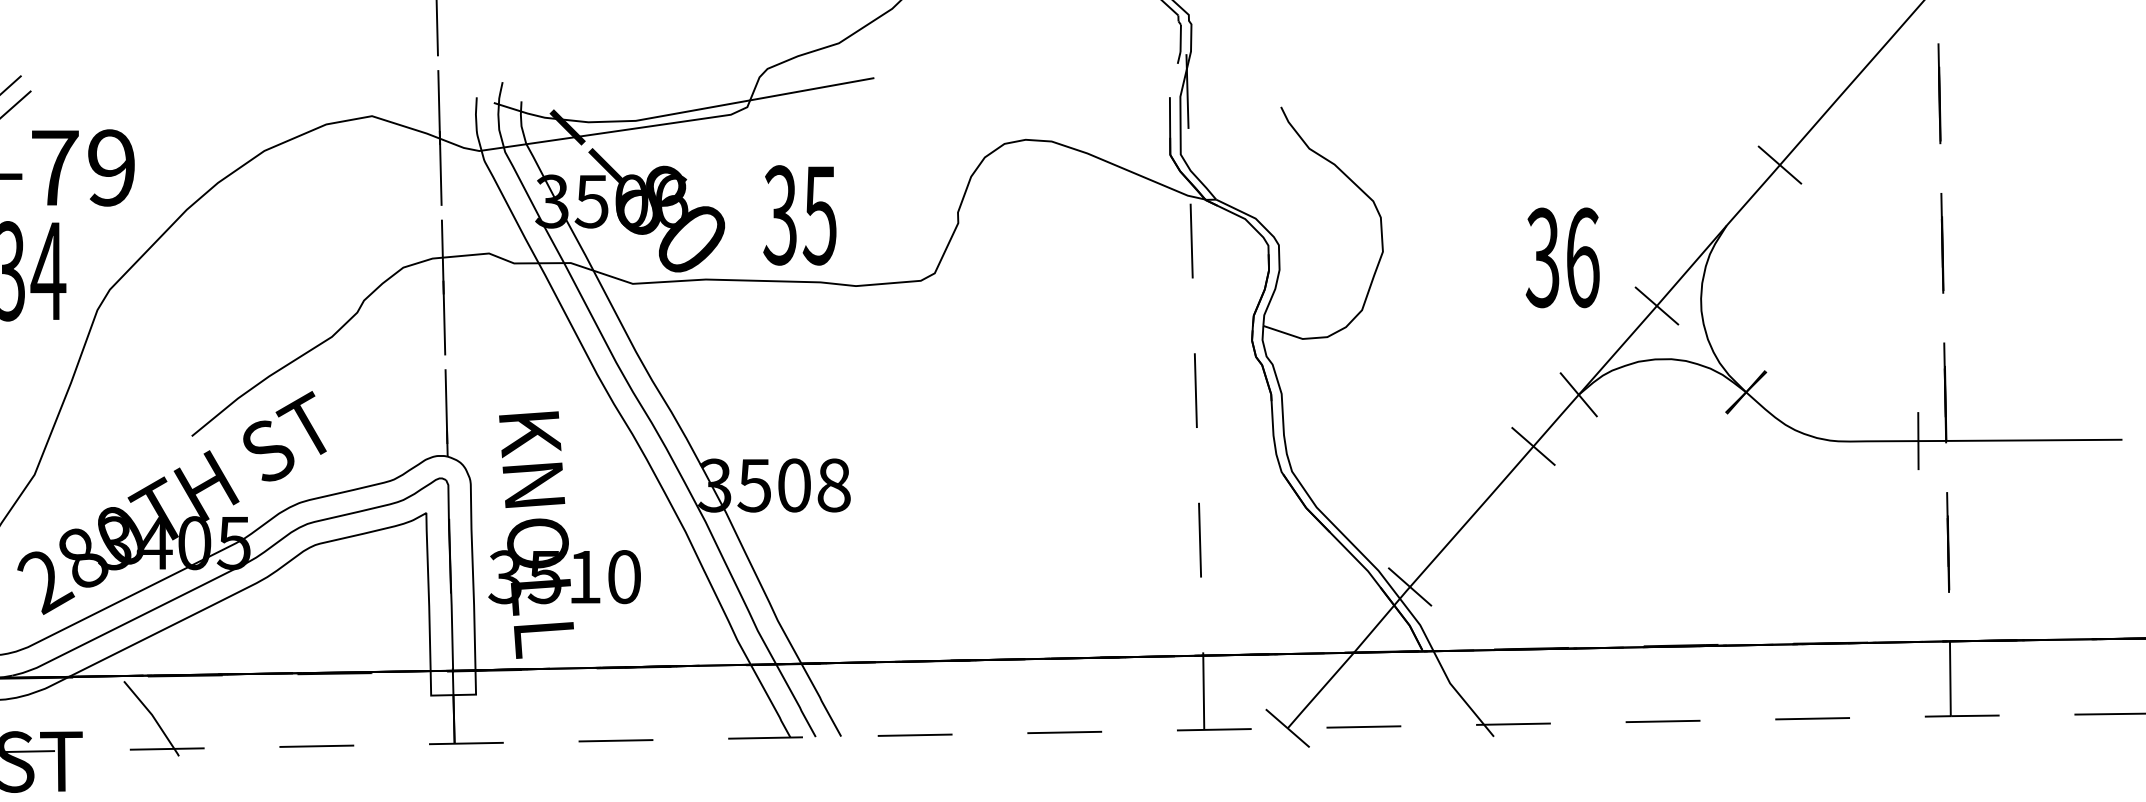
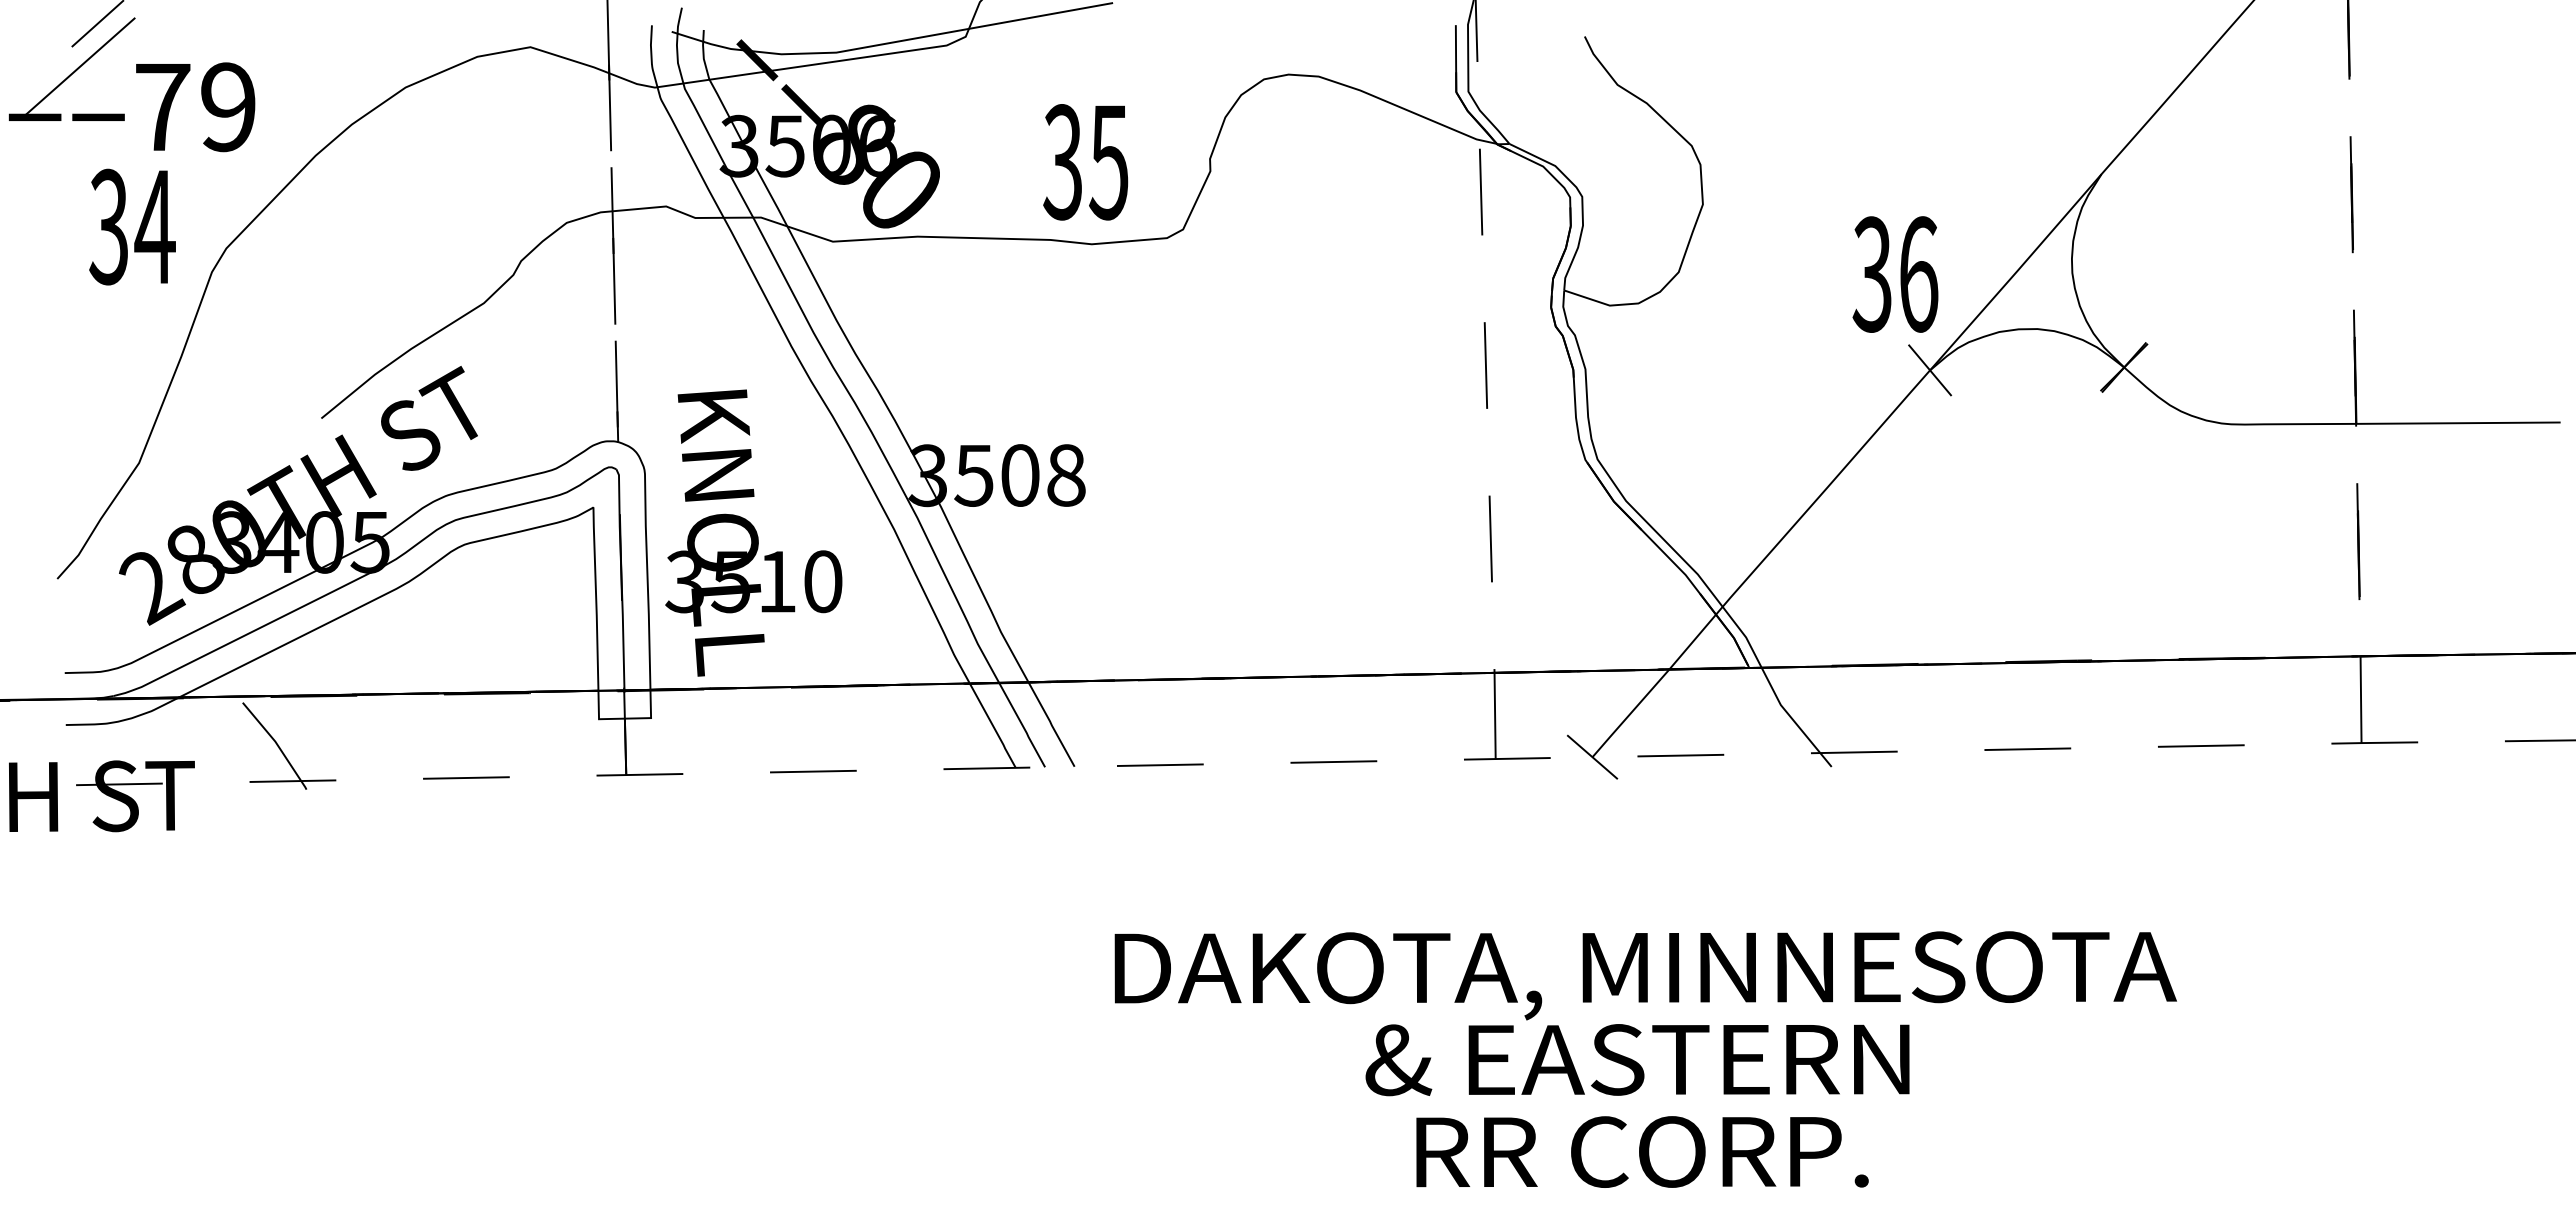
line: (1779, 164) -> (2162, 103), removed
text: (799, 215) -> (1085, 162), moved
text: (1562, 257) -> (1895, 274), moved
line: (1656, 306) -> (2020, 267), removed
line: (1918, 440) -> (2323, 423), removed
line: (1533, 445) -> (1877, 429), removed
line: (1409, 586) -> (1733, 592), removed

